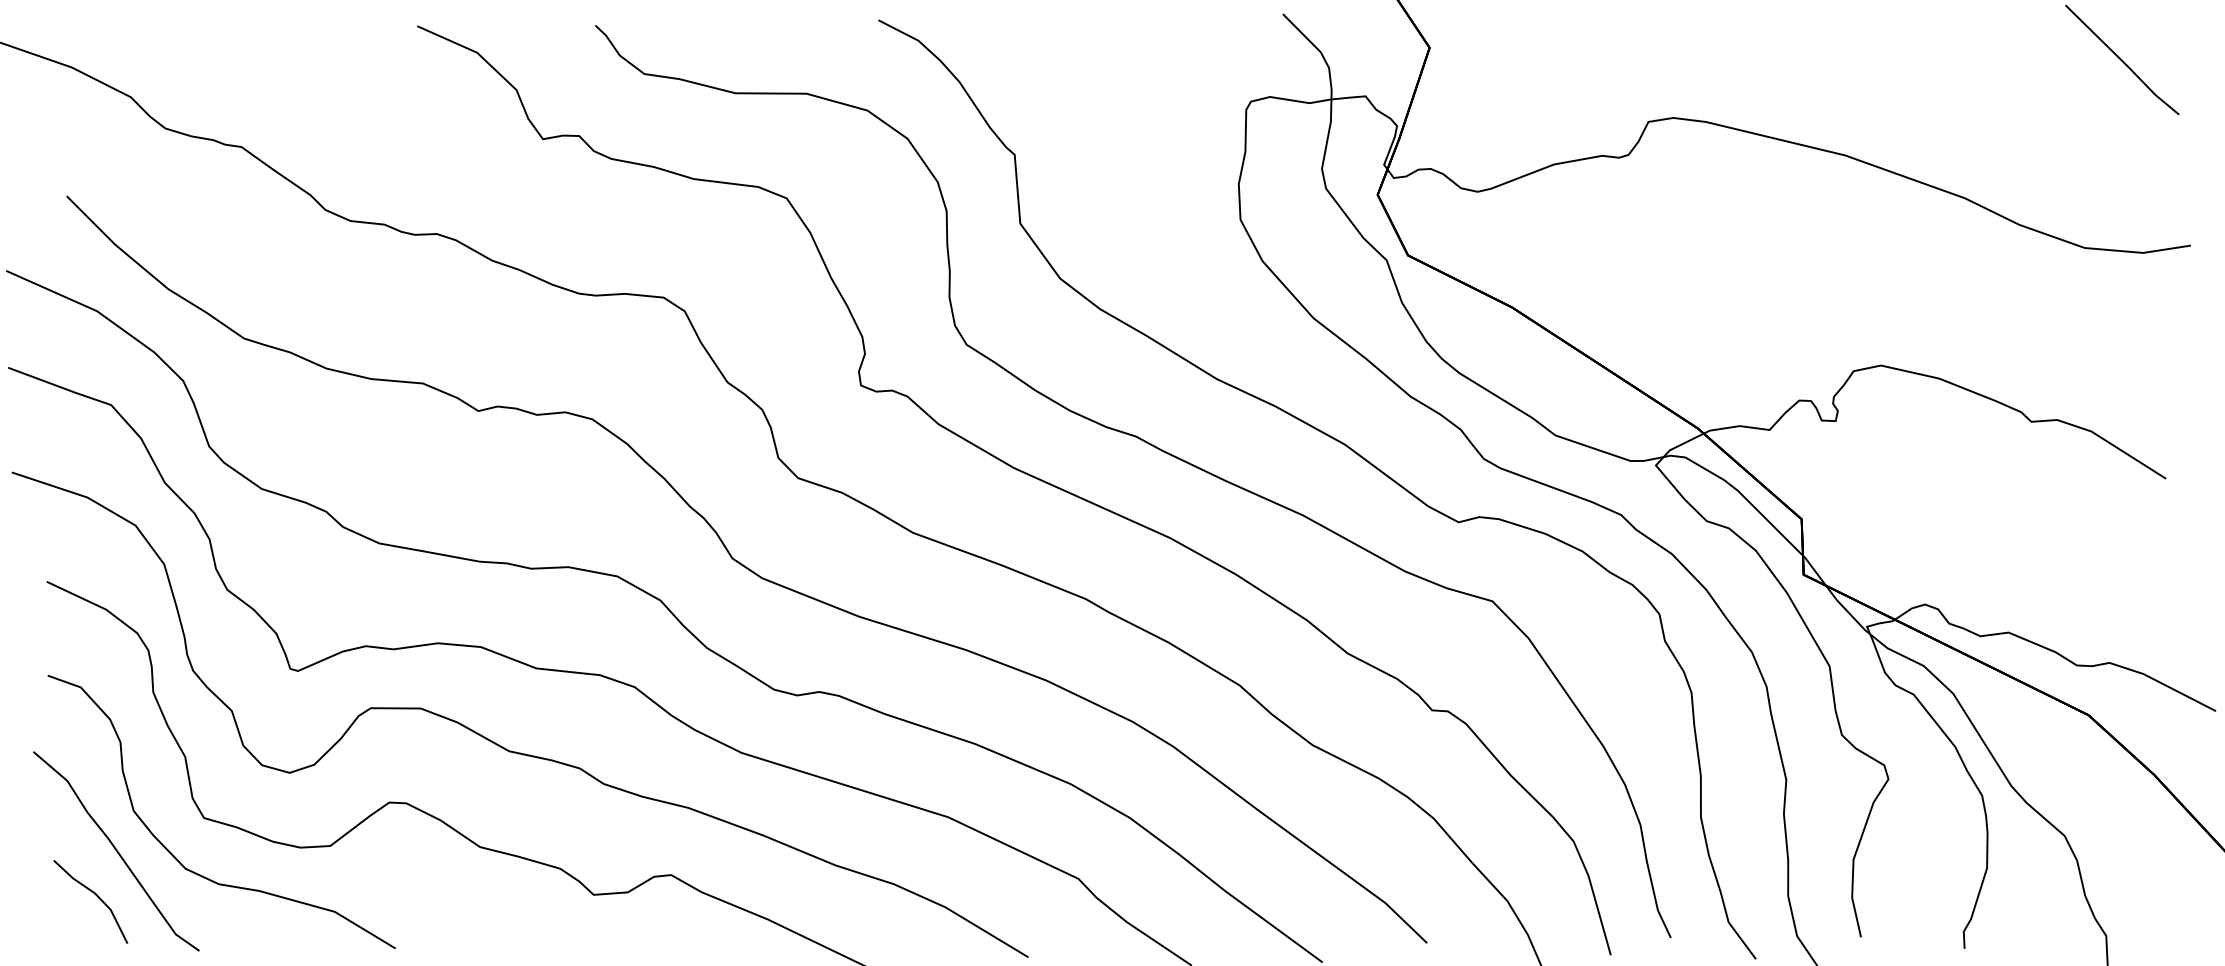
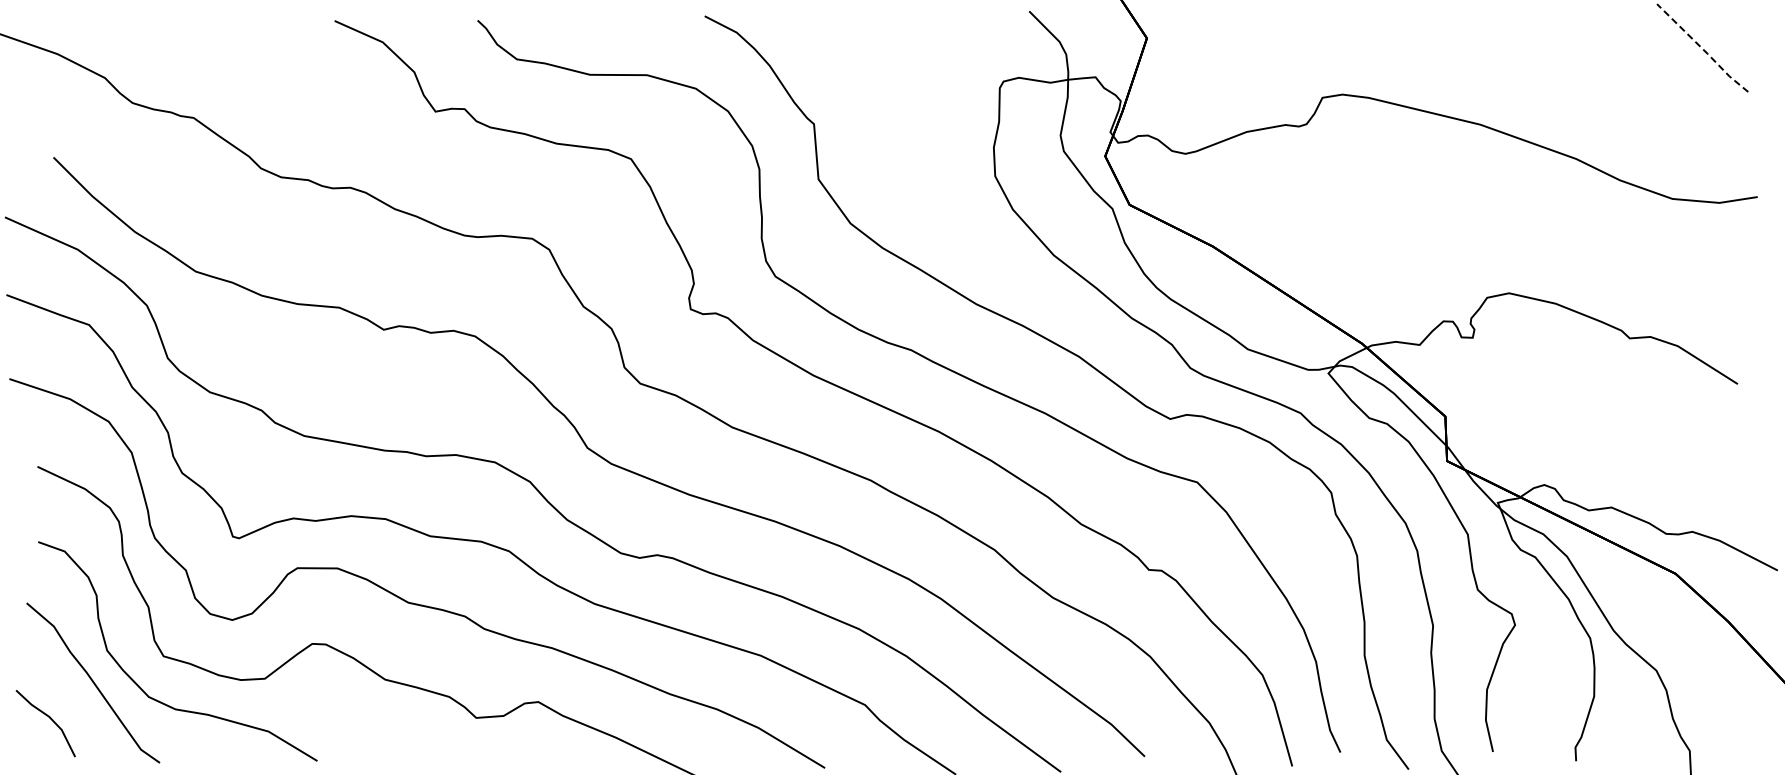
line: (2123, 61) -> (1703, 49), solid -> dashed
line: (95, 895) -> (49, 718), moved

